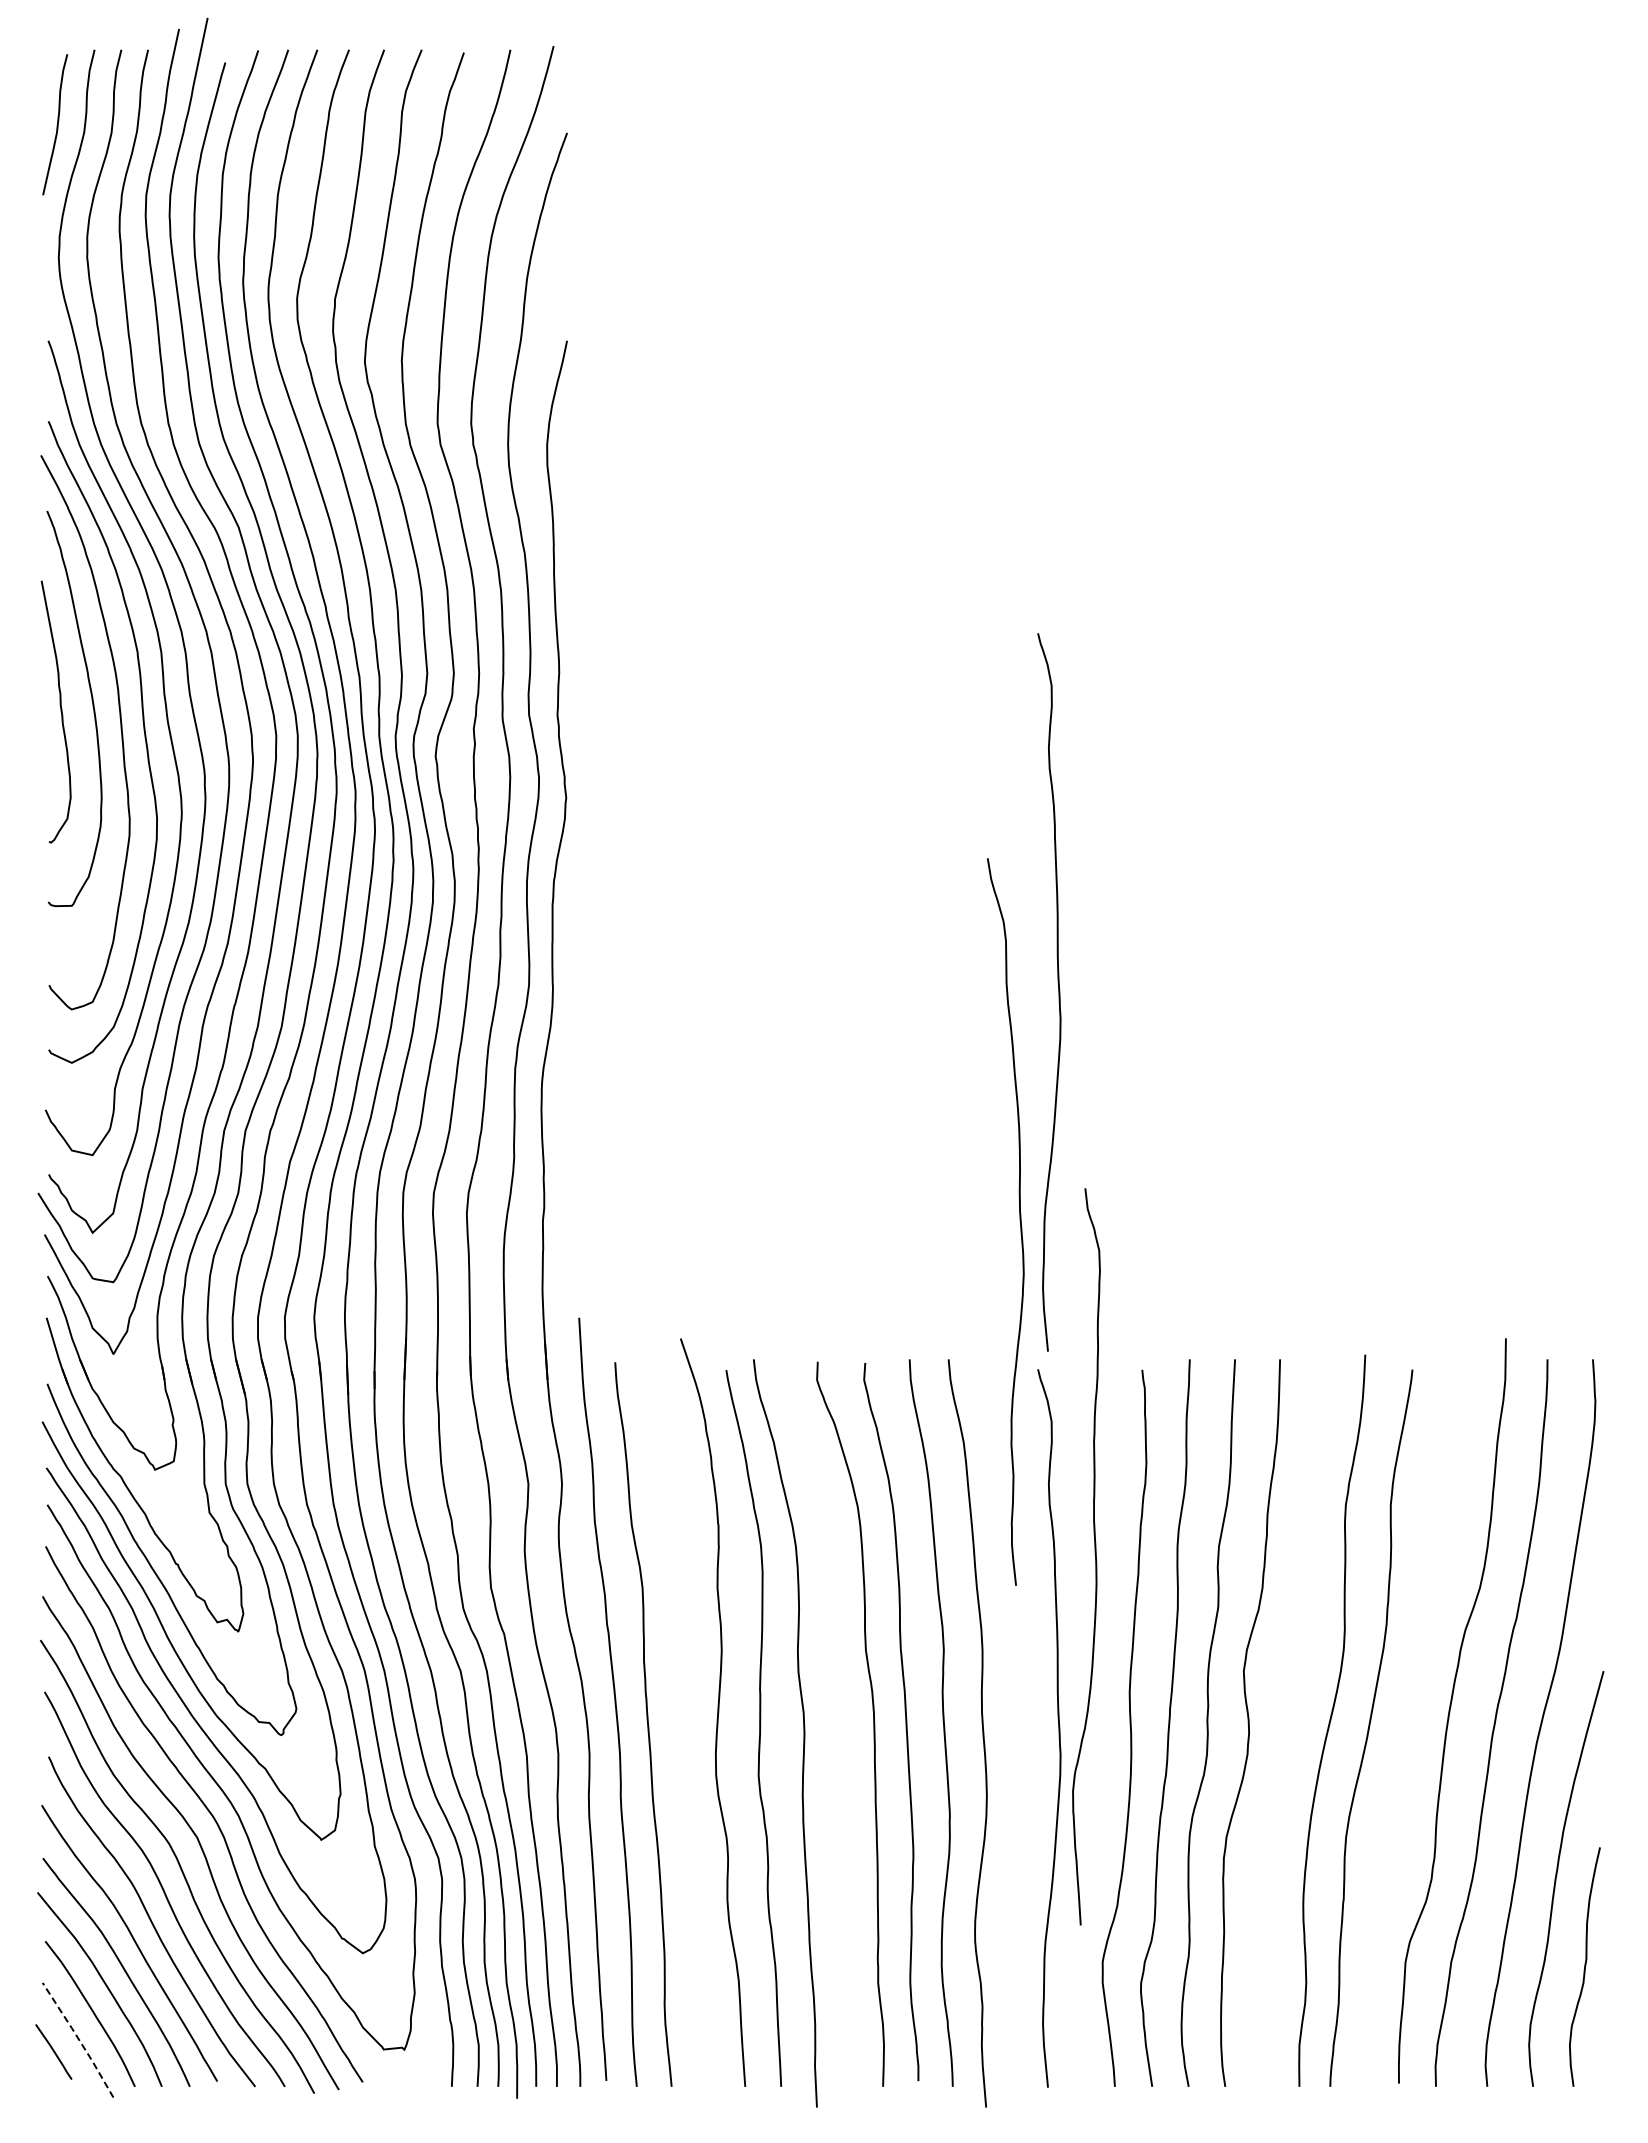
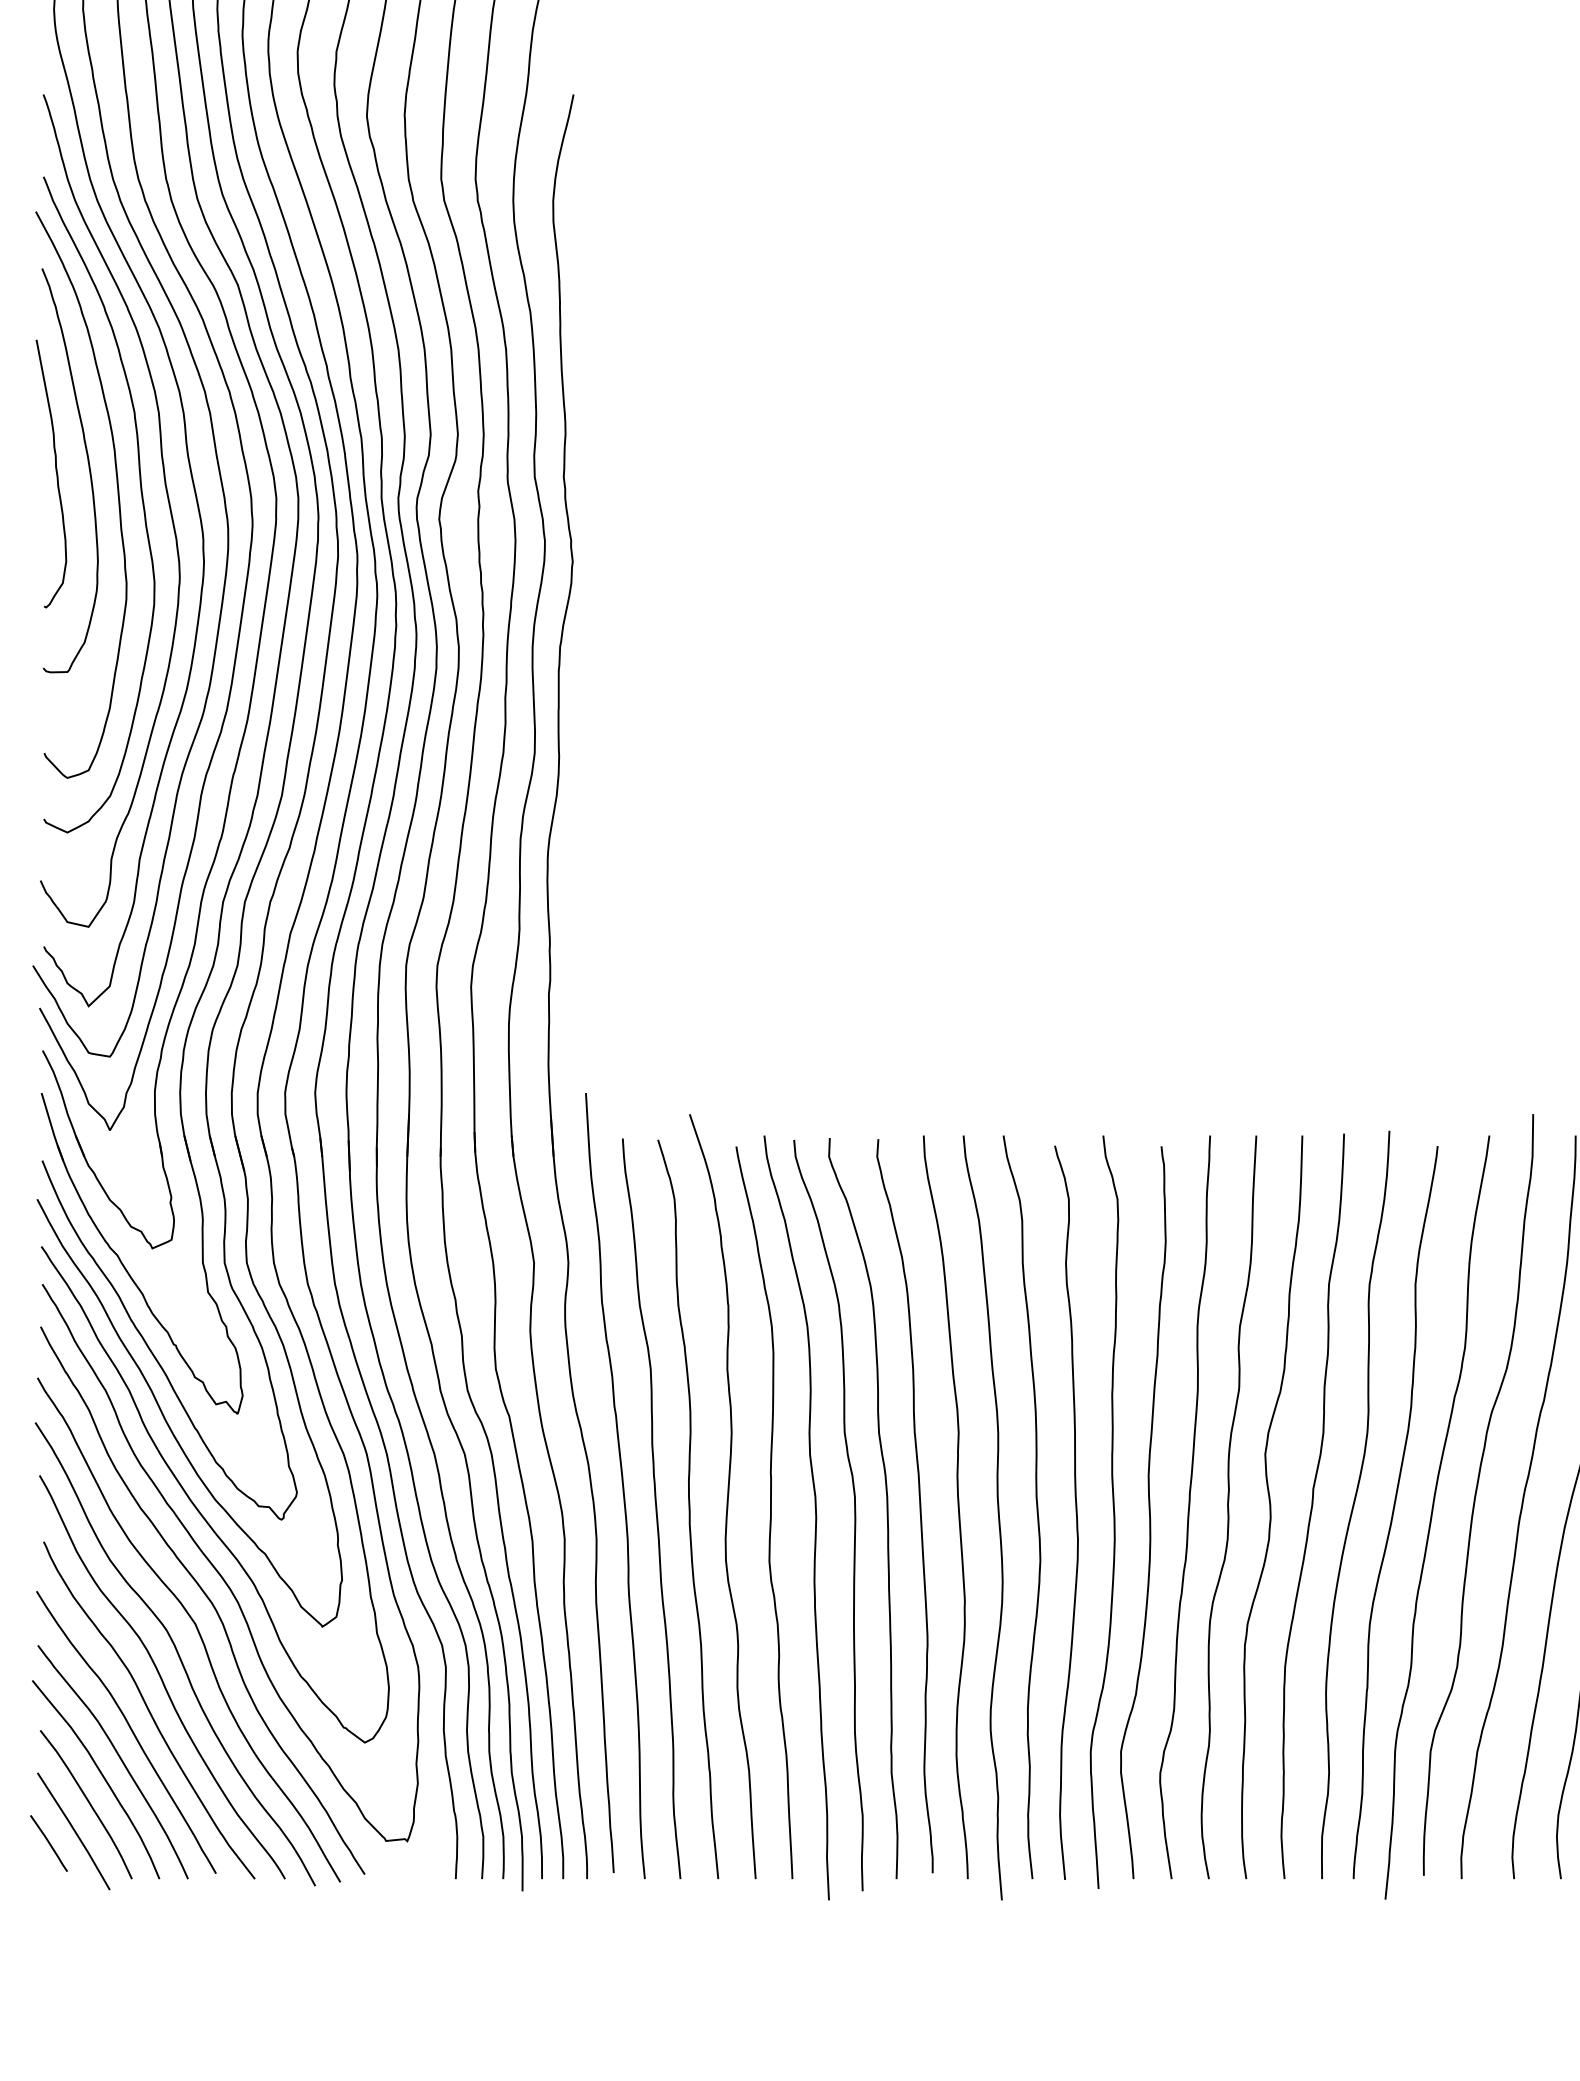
curve: (1058, 992) -> (1075, 760), removed
curve: (1019, 1221) -> (1036, 1506), moved
curve: (1094, 1554) -> (1112, 1509), moved
curve: (1289, 1721) -> (1311, 1505), added
curve: (679, 1724) -> (688, 1508), added
curve: (841, 1730) -> (854, 1514), added
curve: (1407, 1732) -> (1432, 1516), added
line: (79, 2039) -> (75, 1830), dashed -> solid

